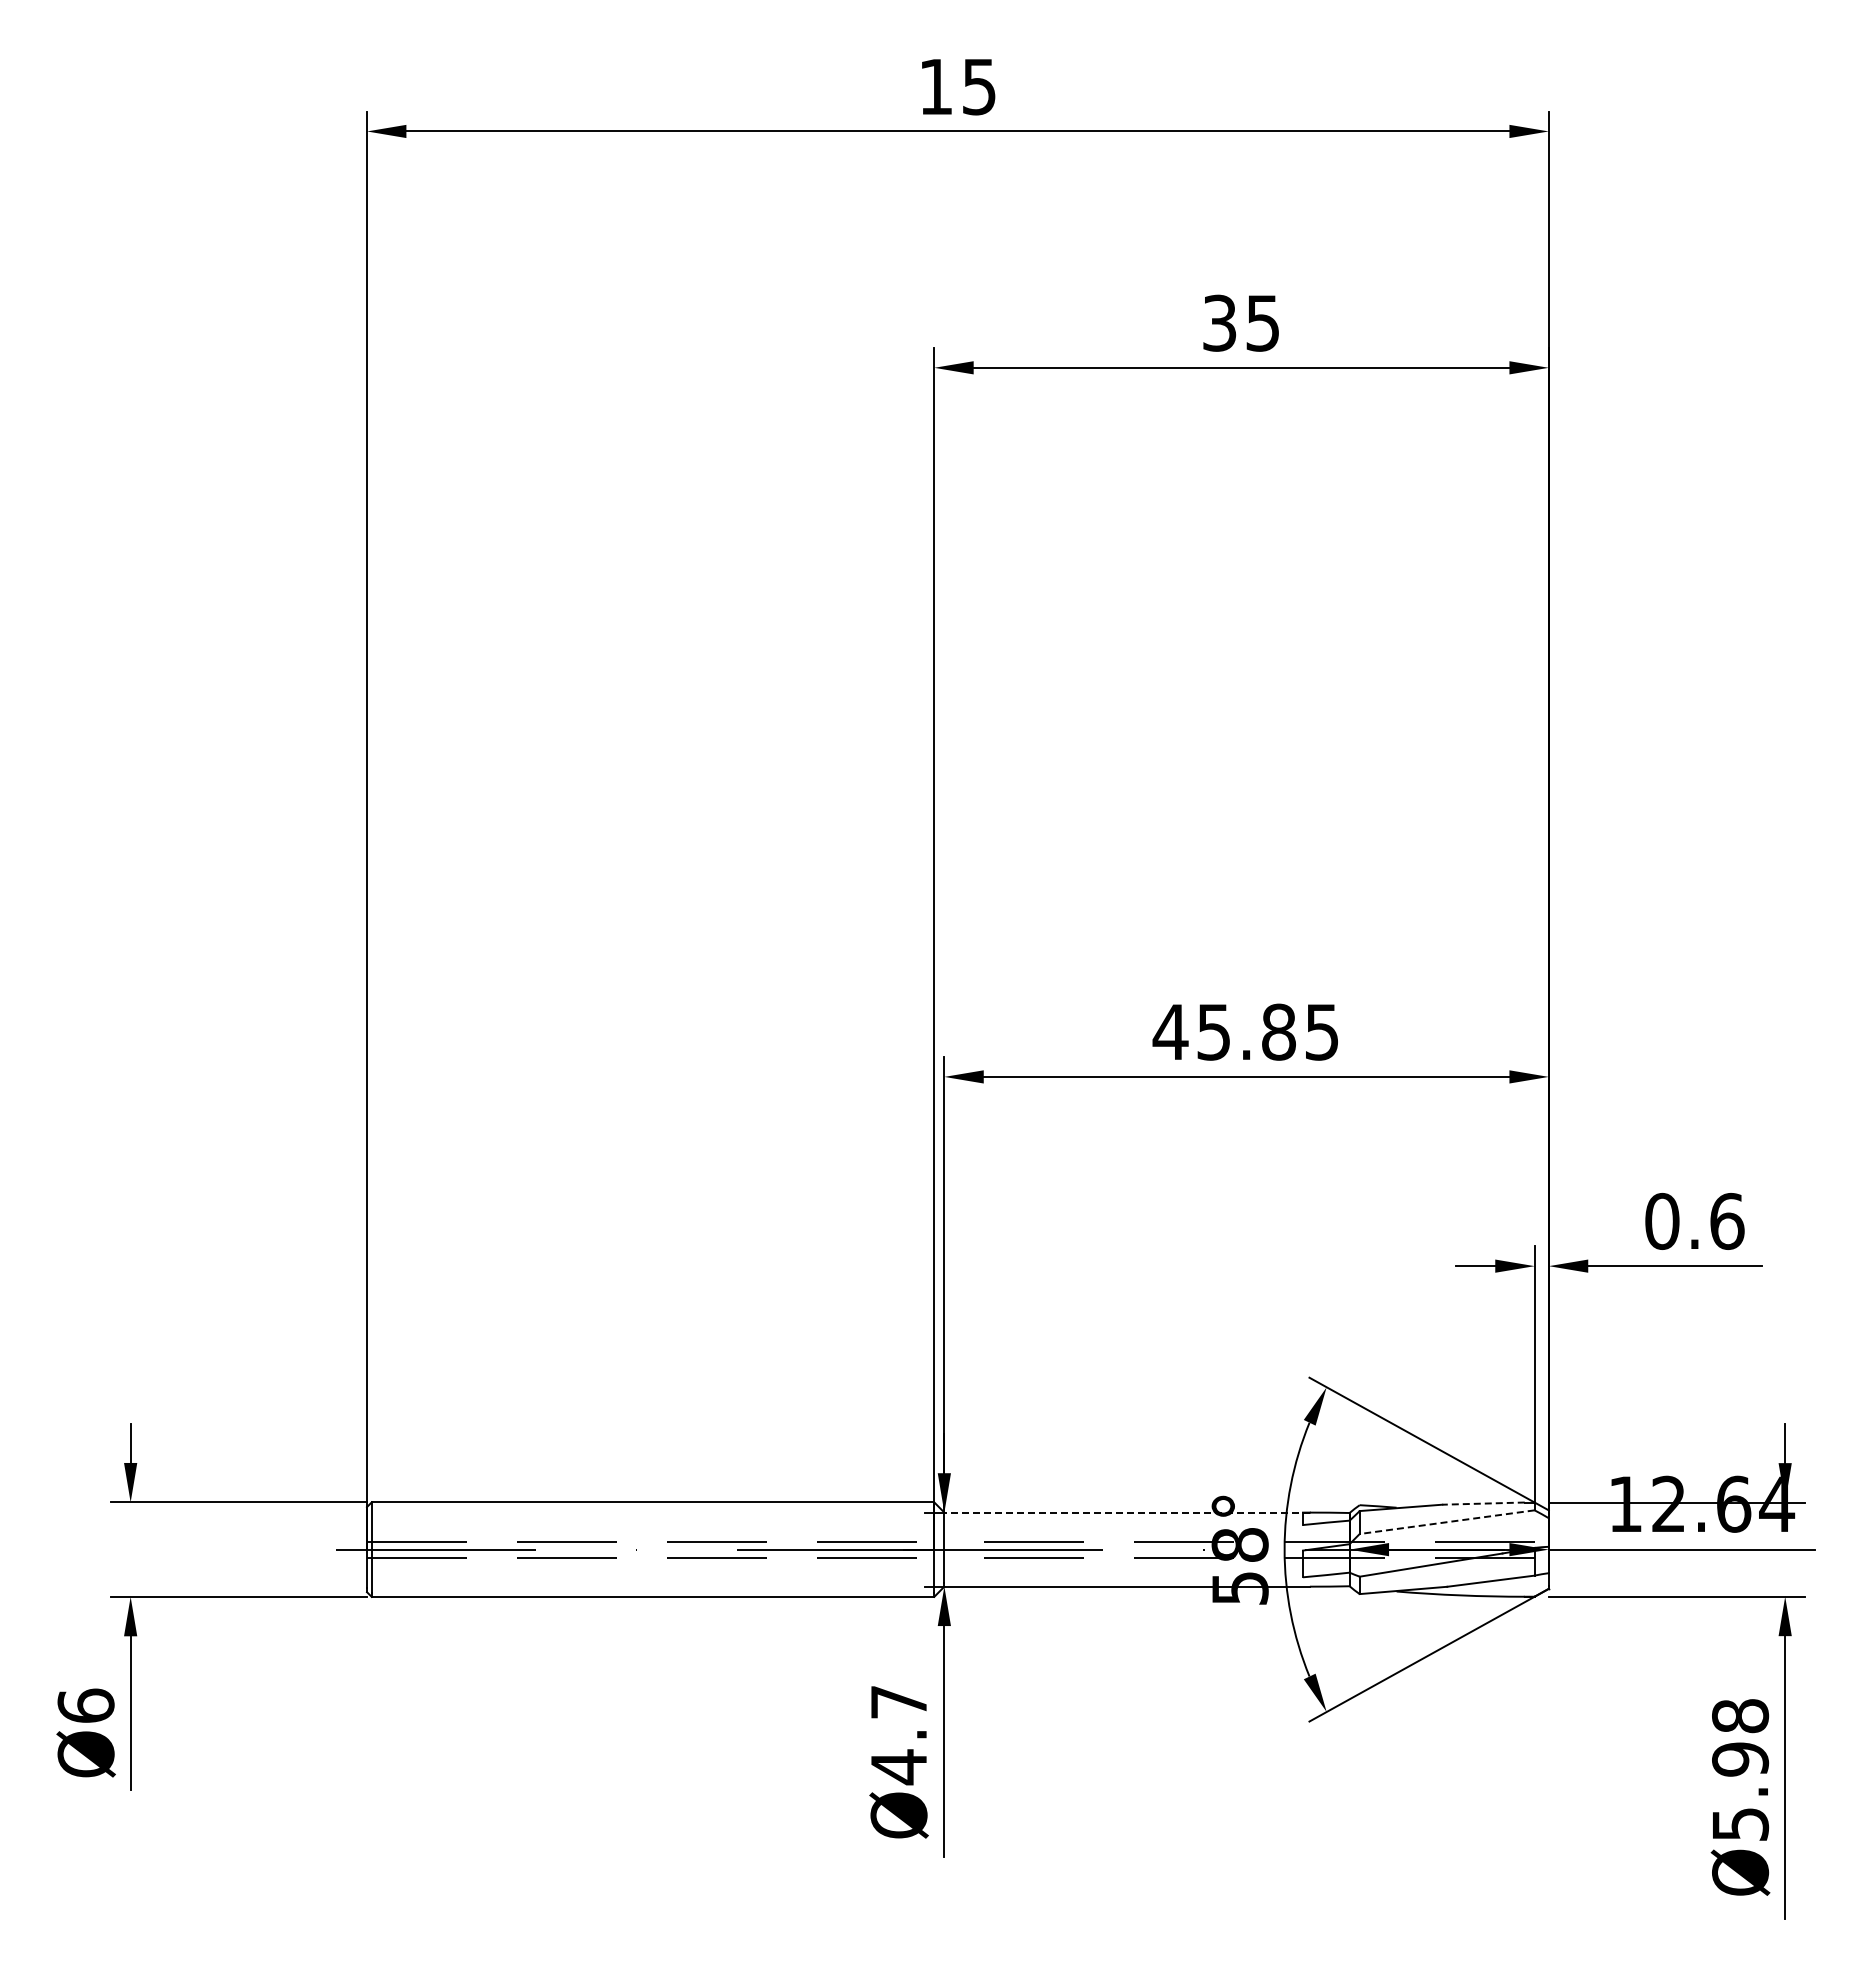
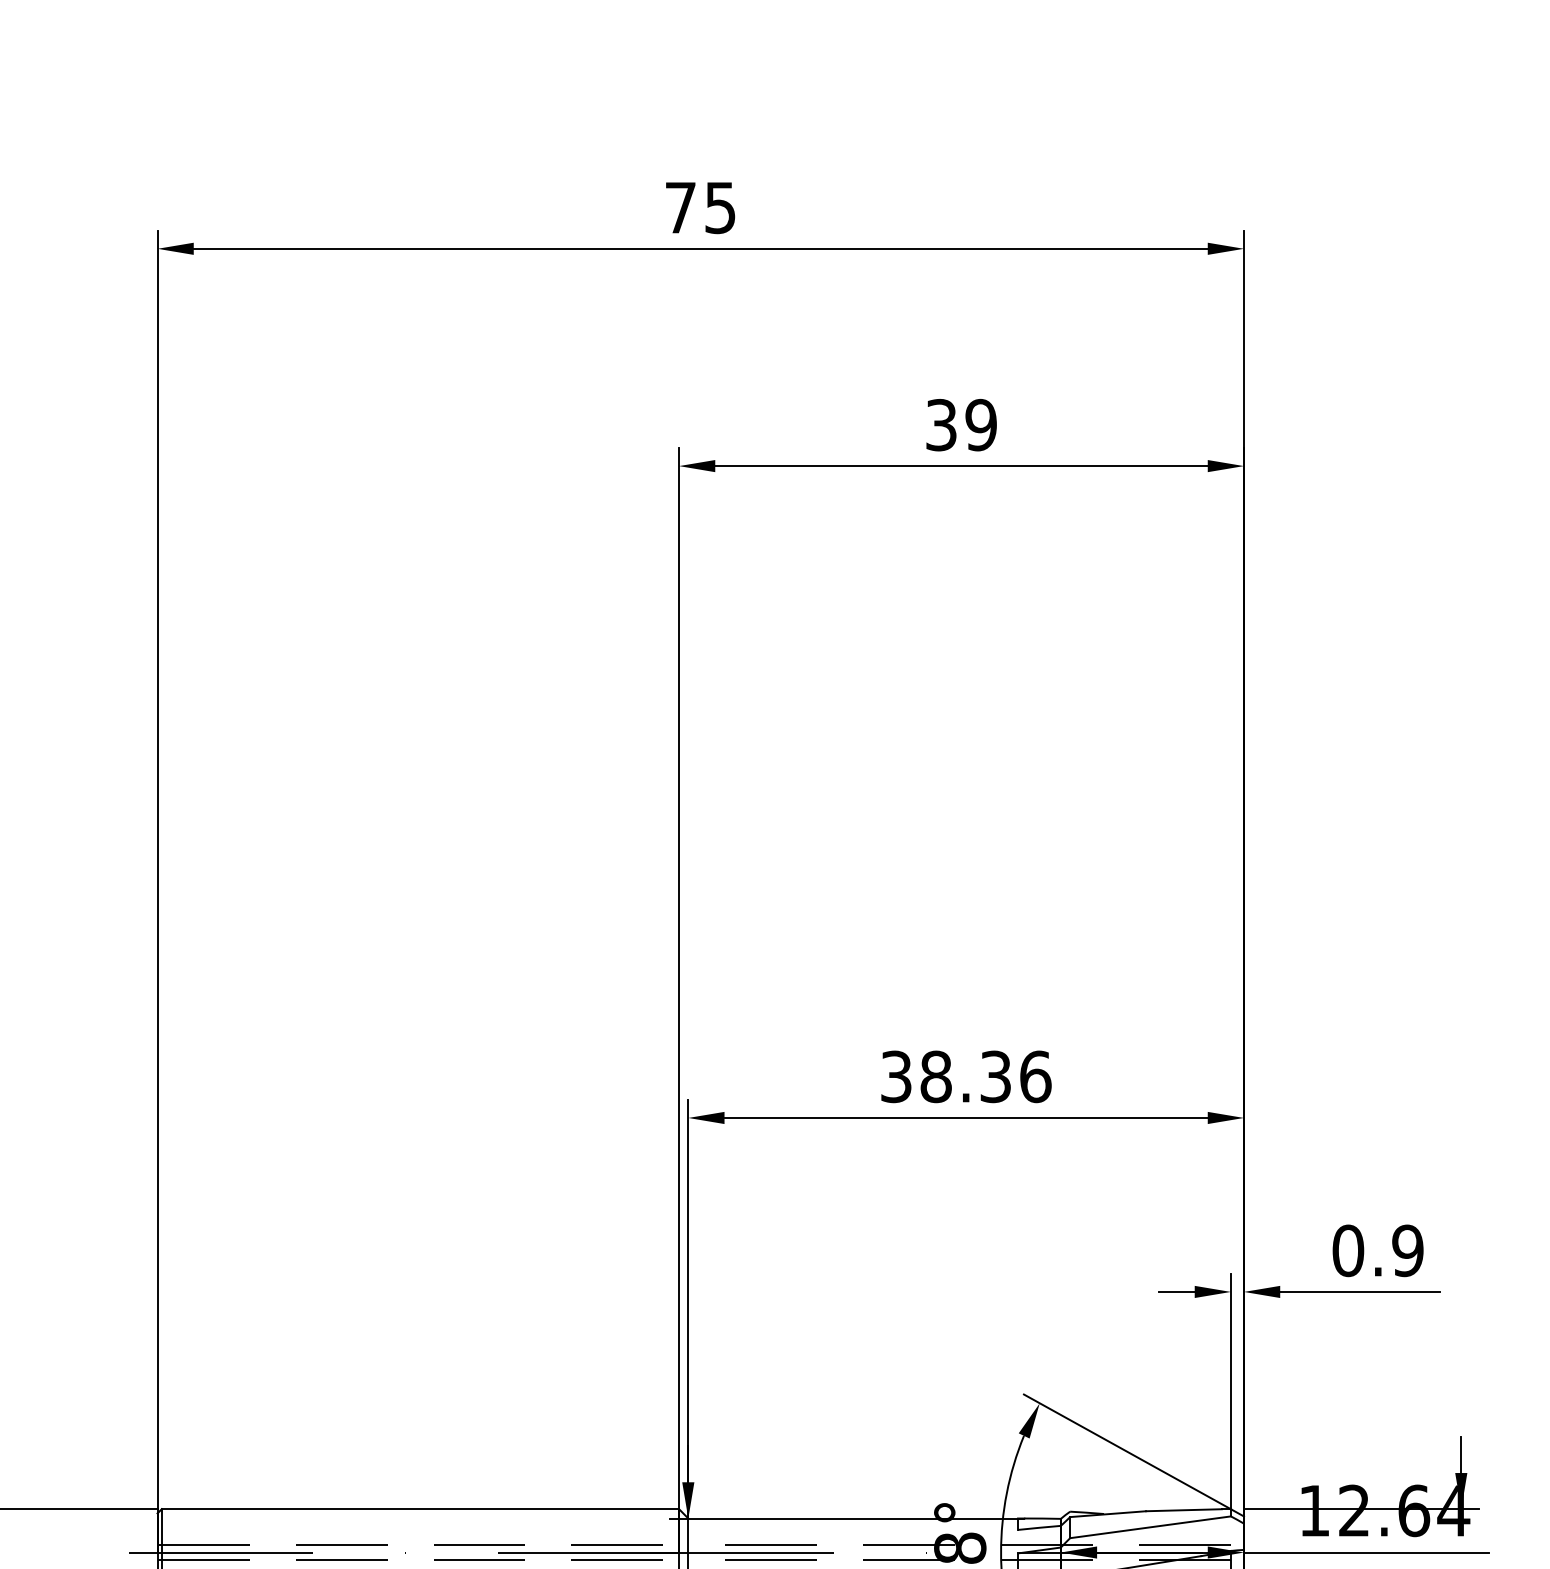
text: (936, 86) -> (681, 207), 15 -> 75
text: (1262, 322) -> (980, 424), 35 -> 39
text: (1245, 1031) -> (965, 1076), 45.85 -> 38.36
text: (1727, 1220) -> (1408, 1249), 0.6 -> 0.9
line: (1483, 1503) -> (1183, 1510), dashed -> solid
line: (1127, 1512) -> (856, 1518), dashed -> solid
line: (1446, 1522) -> (1149, 1527), dashed -> solid

